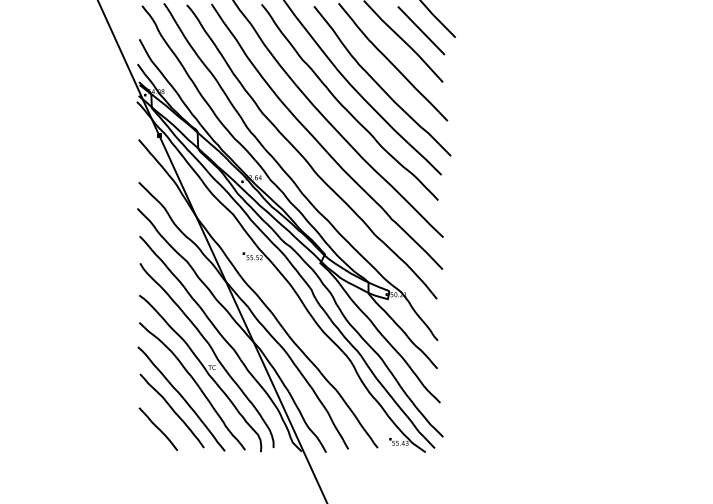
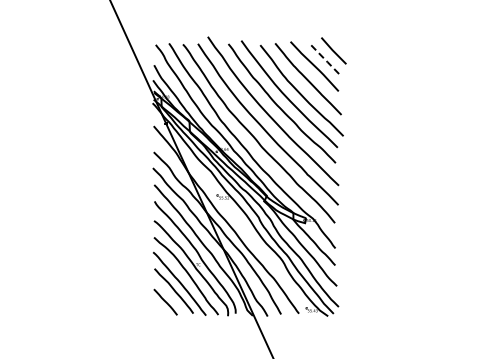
line: (422, 31) -> (326, 60), solid -> dashed

